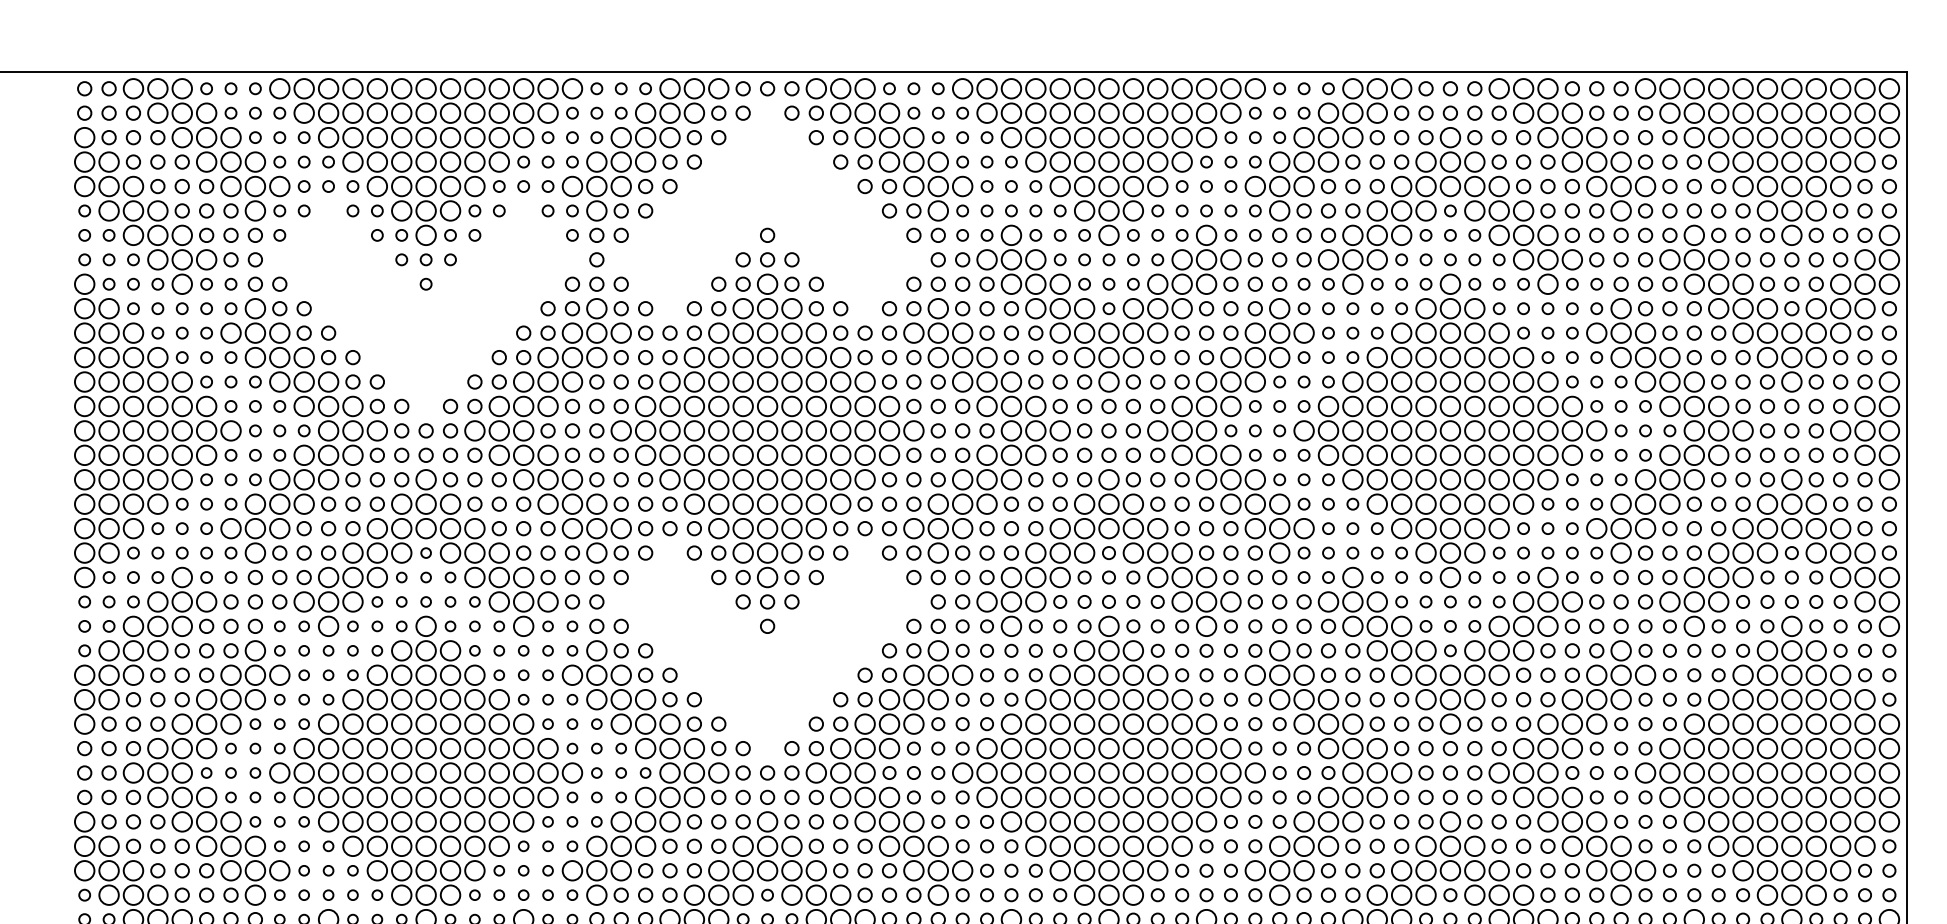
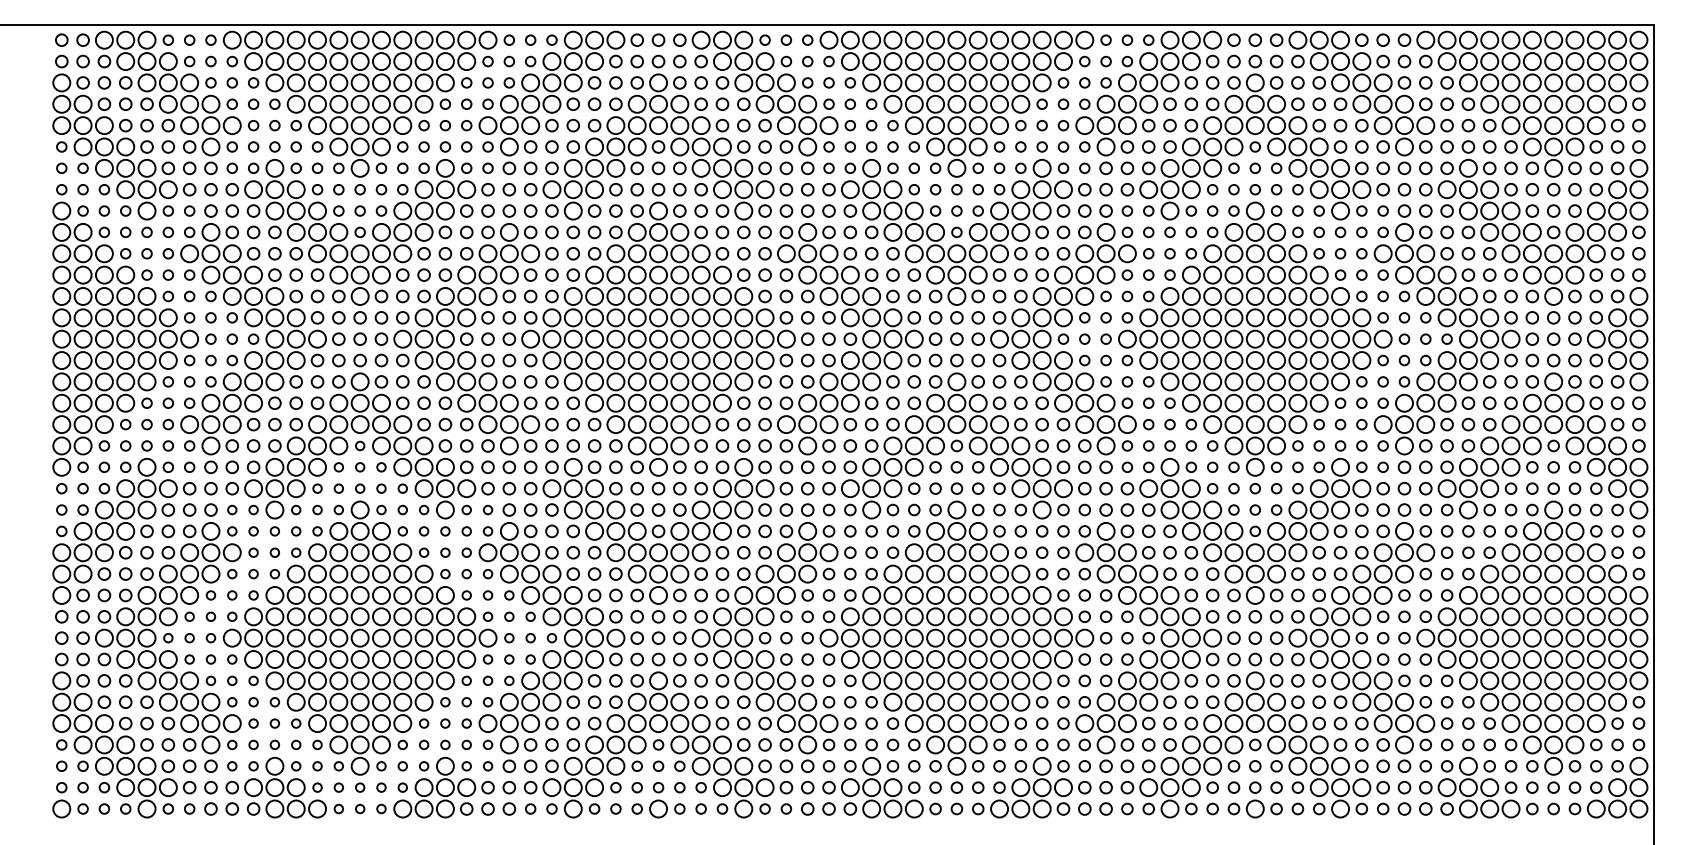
part: (767, 210) -> (658, 146), added
part: (425, 308) -> (359, 232), added
part: (767, 650) -> (658, 531), added

